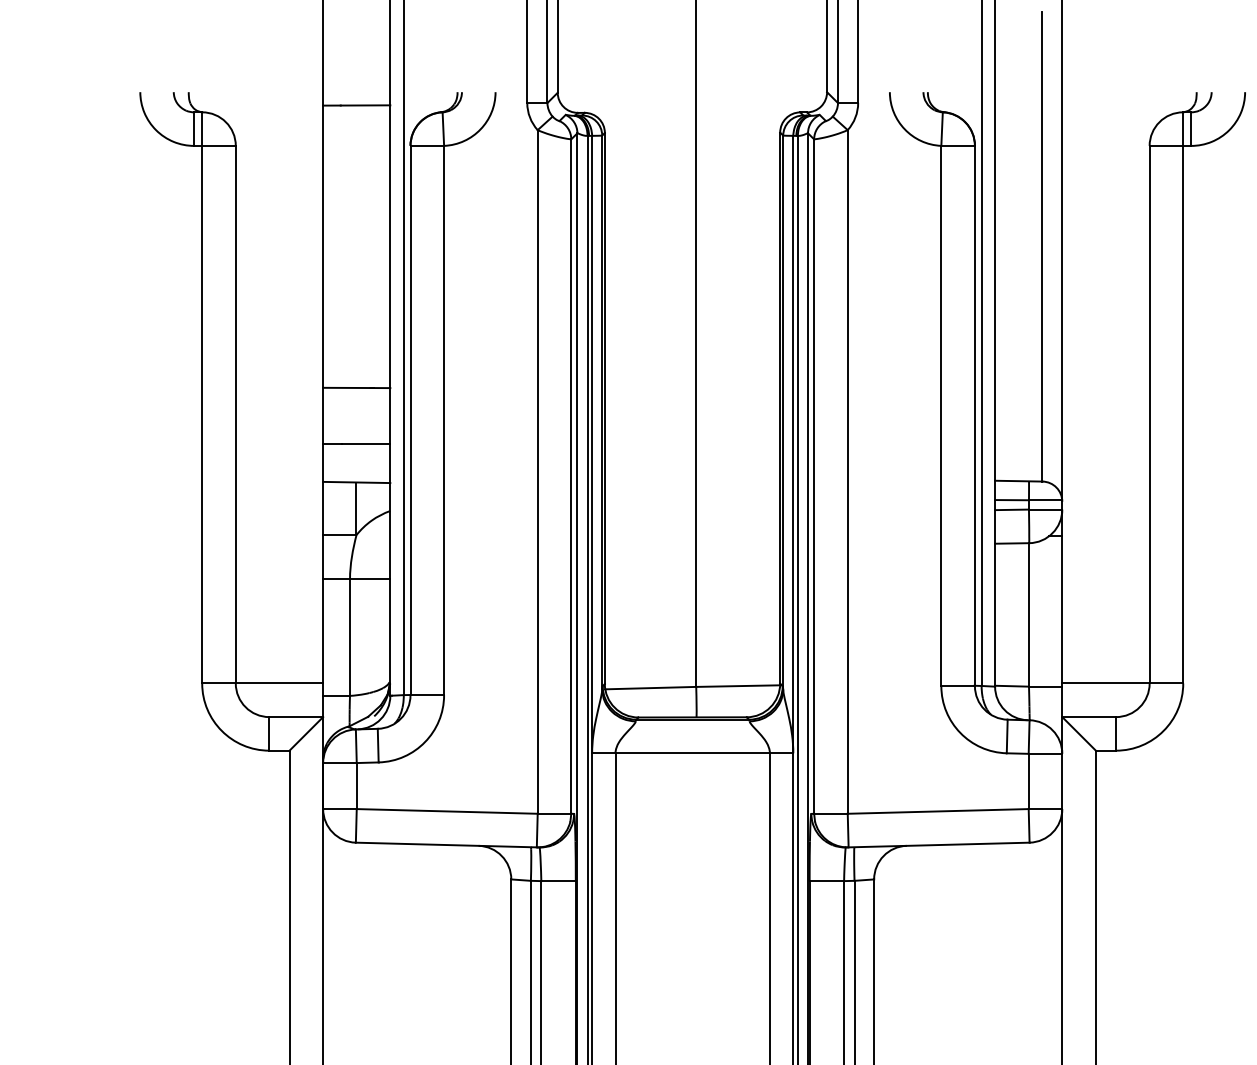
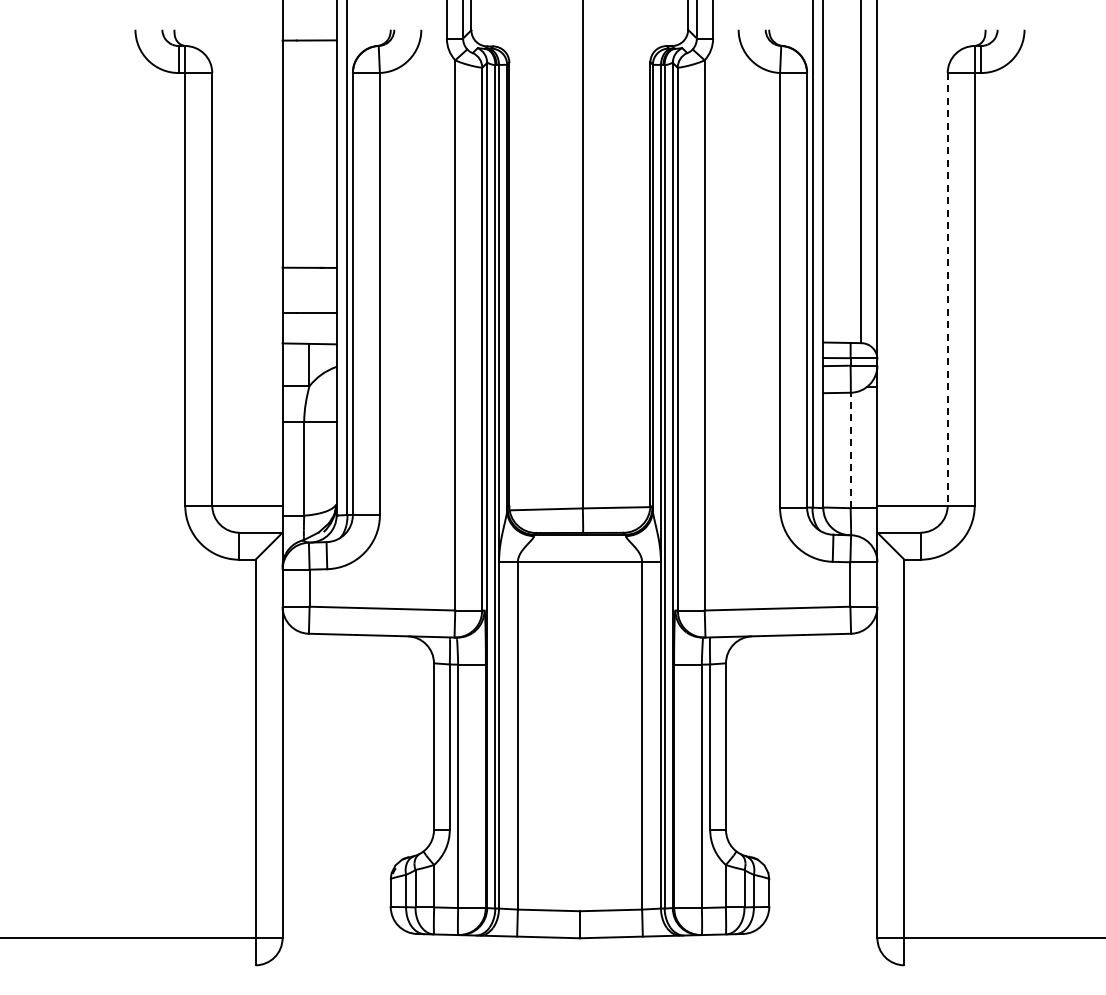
line: (1149, 414) -> (947, 289), solid -> dashed
line: (1028, 614) -> (850, 450), solid -> dashed

